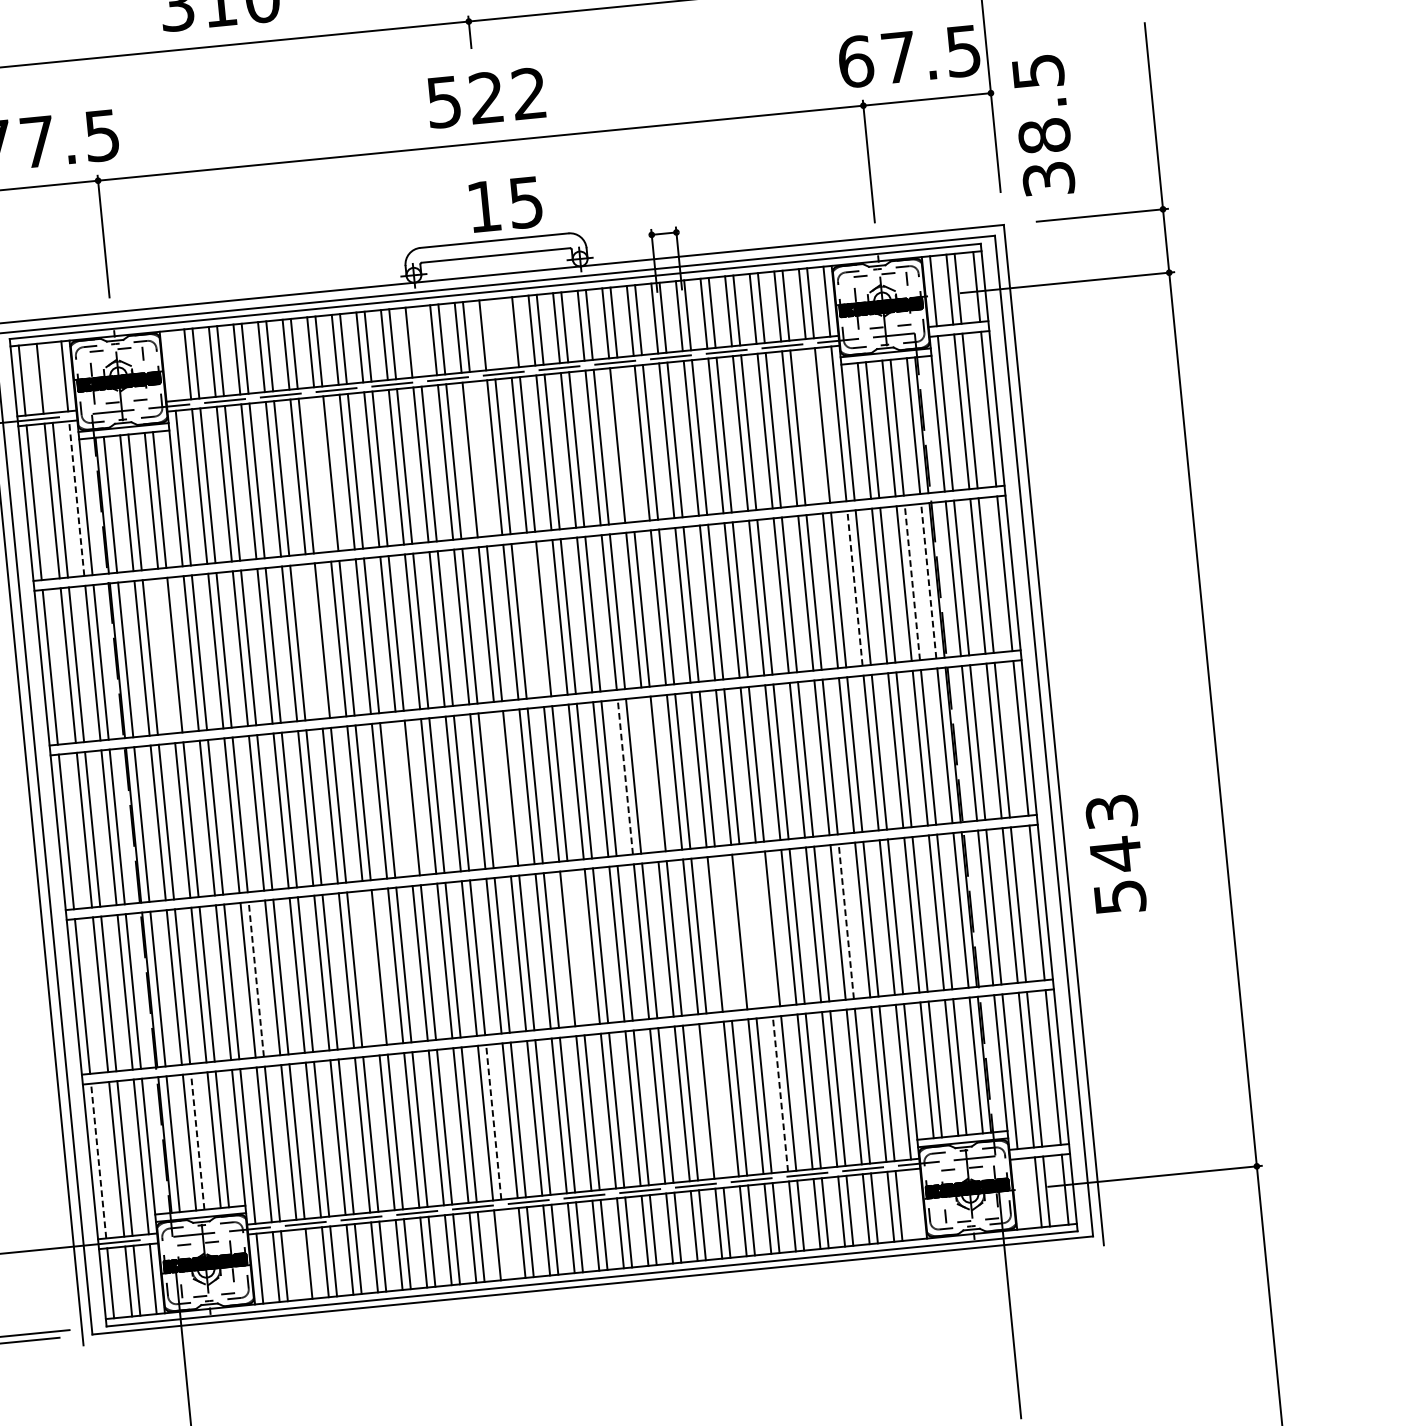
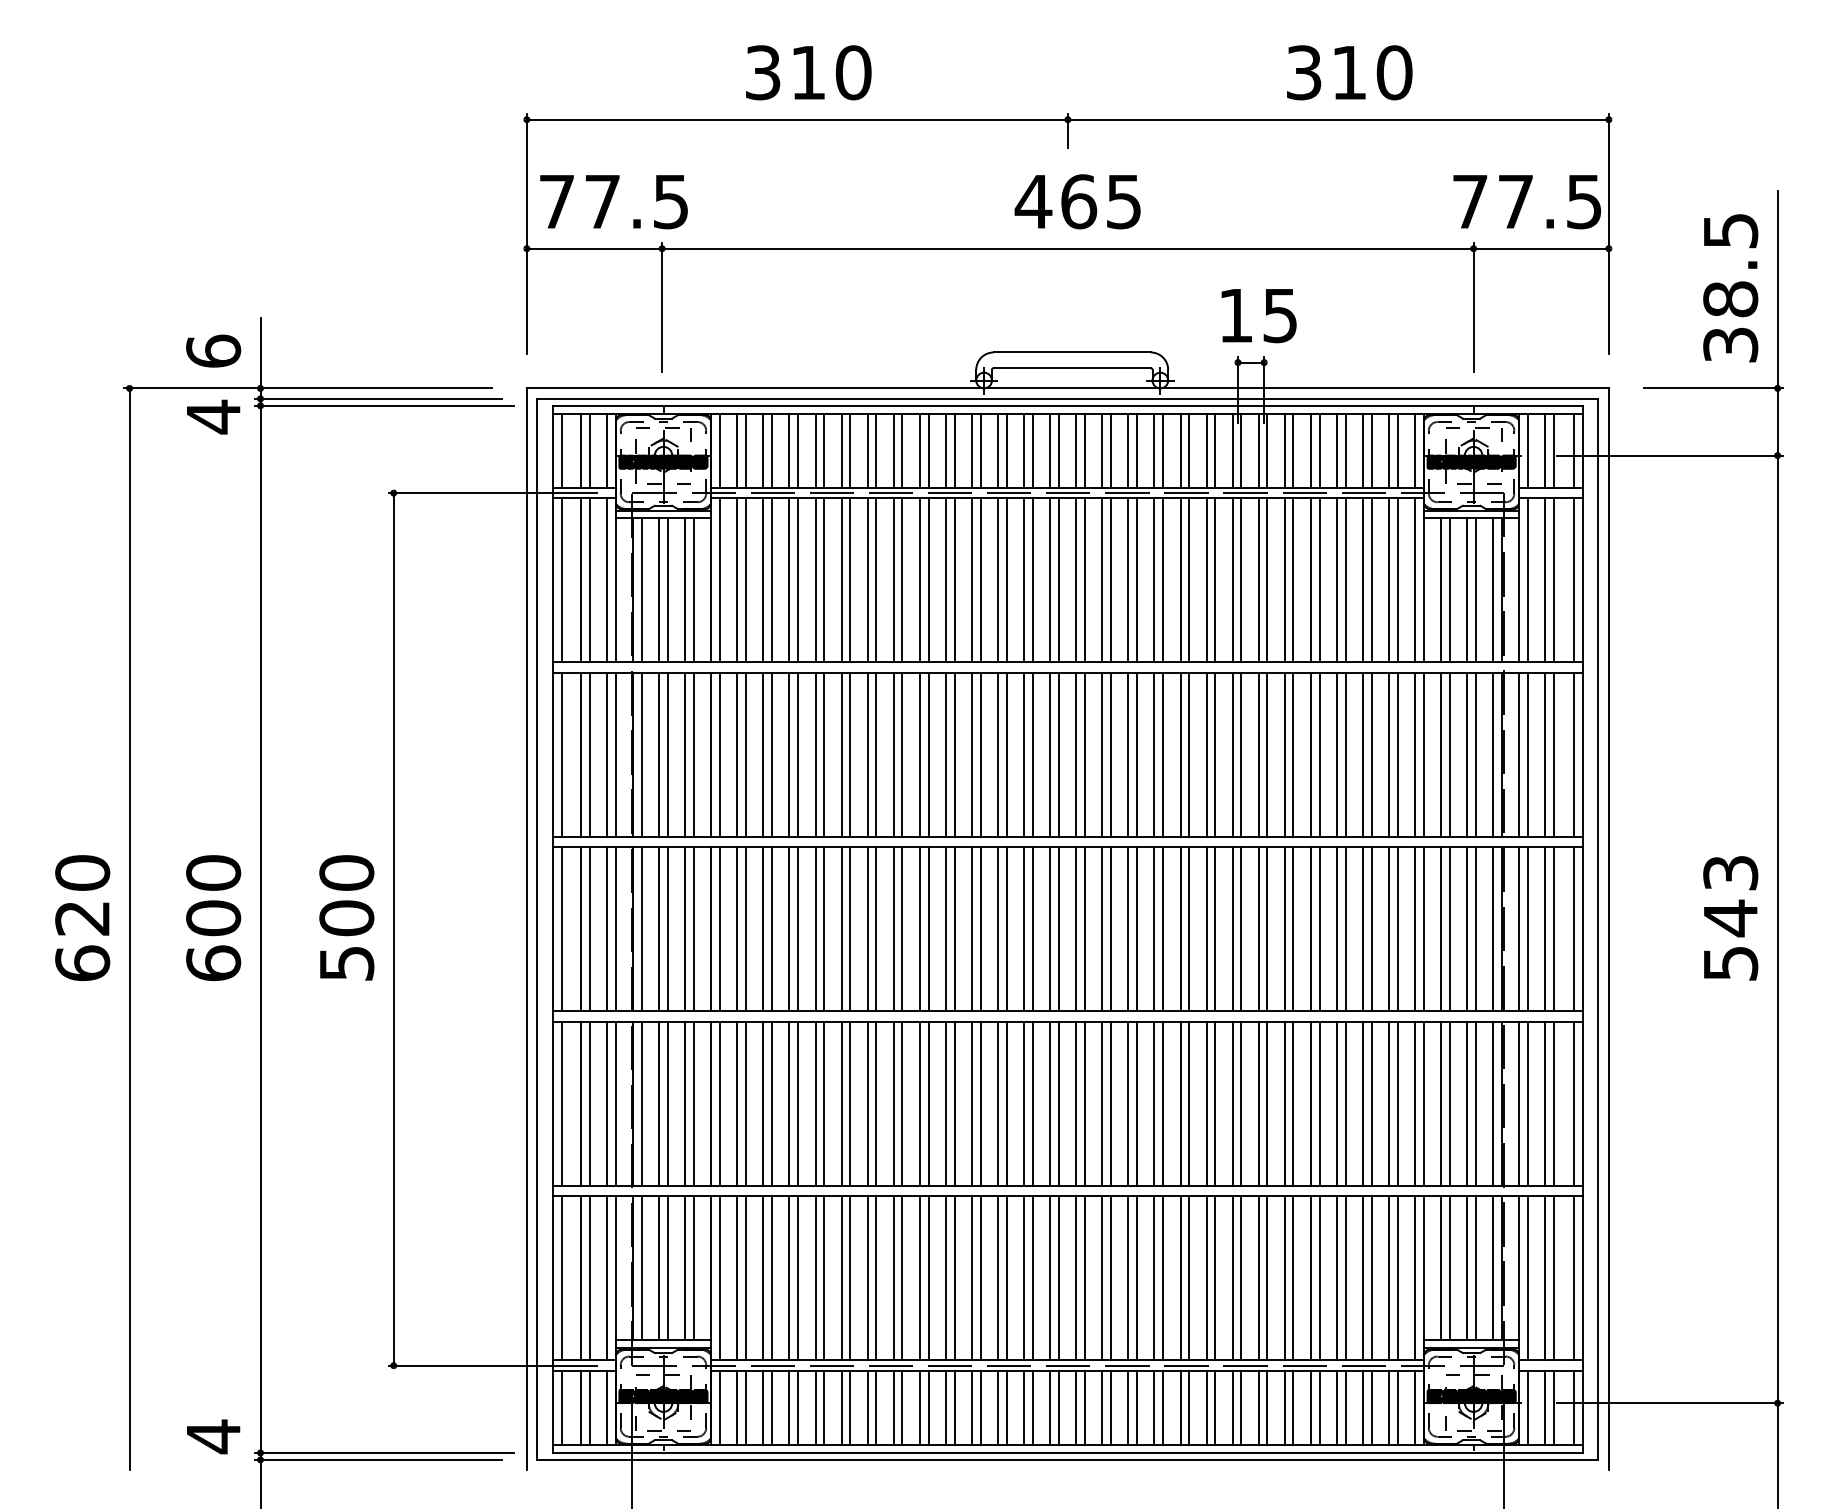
text: (856, 61) -> (1470, 201), 67.5 -> 77.5
text: (485, 97) -> (1077, 201), 522 -> 465
text: (1043, 125) -> (1730, 288), moved
text: (505, 205) -> (1258, 316), moved
line: (507, 332) -> (1076, 450), added
line: (490, 334) -> (1058, 450), added
line: (417, 341) -> (980, 450), added
line: (170, 365) -> (719, 450), added
line: (48, 377) -> (589, 450), added
line: (814, 426) -> (1389, 580), added
line: (626, 444) -> (1189, 580), added
line: (478, 459) -> (1032, 580), added
line: (322, 474) -> (867, 580), added
line: (76, 497) -> (606, 579), dashed -> solid
line: (928, 580) -> (1493, 754), dashed -> solid
line: (911, 582) -> (1475, 754), dashed -> solid
line: (855, 588) -> (1415, 754), dashed -> solid
line: (535, 619) -> (1076, 754), added
line: (314, 641) -> (841, 754), added
line: (166, 655) -> (685, 754), added
line: (649, 774) -> (1180, 929), added
line: (625, 776) -> (1154, 928), dashed -> solid
line: (502, 789) -> (1024, 929), added
line: (403, 798) -> (919, 929), added
text: (1115, 854) -> (1730, 918), moved
line: (846, 921) -> (1371, 1103), dashed -> solid
line: (764, 929) -> (1284, 1103), added
line: (748, 930) -> (1267, 1103), added
line: (723, 933) -> (1241, 1103), added
line: (575, 947) -> (1084, 1103), added
line: (370, 967) -> (867, 1103), added
line: (256, 979) -> (746, 1103), dashed -> solid
line: (780, 1093) -> (1284, 1277), dashed -> solid
line: (715, 1100) -> (1215, 1278), added
line: (493, 1121) -> (980, 1277), dashed -> solid
line: (197, 1141) -> (667, 1268), dashed -> solid
line: (98, 1160) -> (561, 1277), dashed -> solid
line: (1022, 1193) -> (1528, 1407), added
line: (915, 1203) -> (1415, 1407), added
line: (505, 1244) -> (980, 1407), added
line: (300, 1264) -> (763, 1407), added

